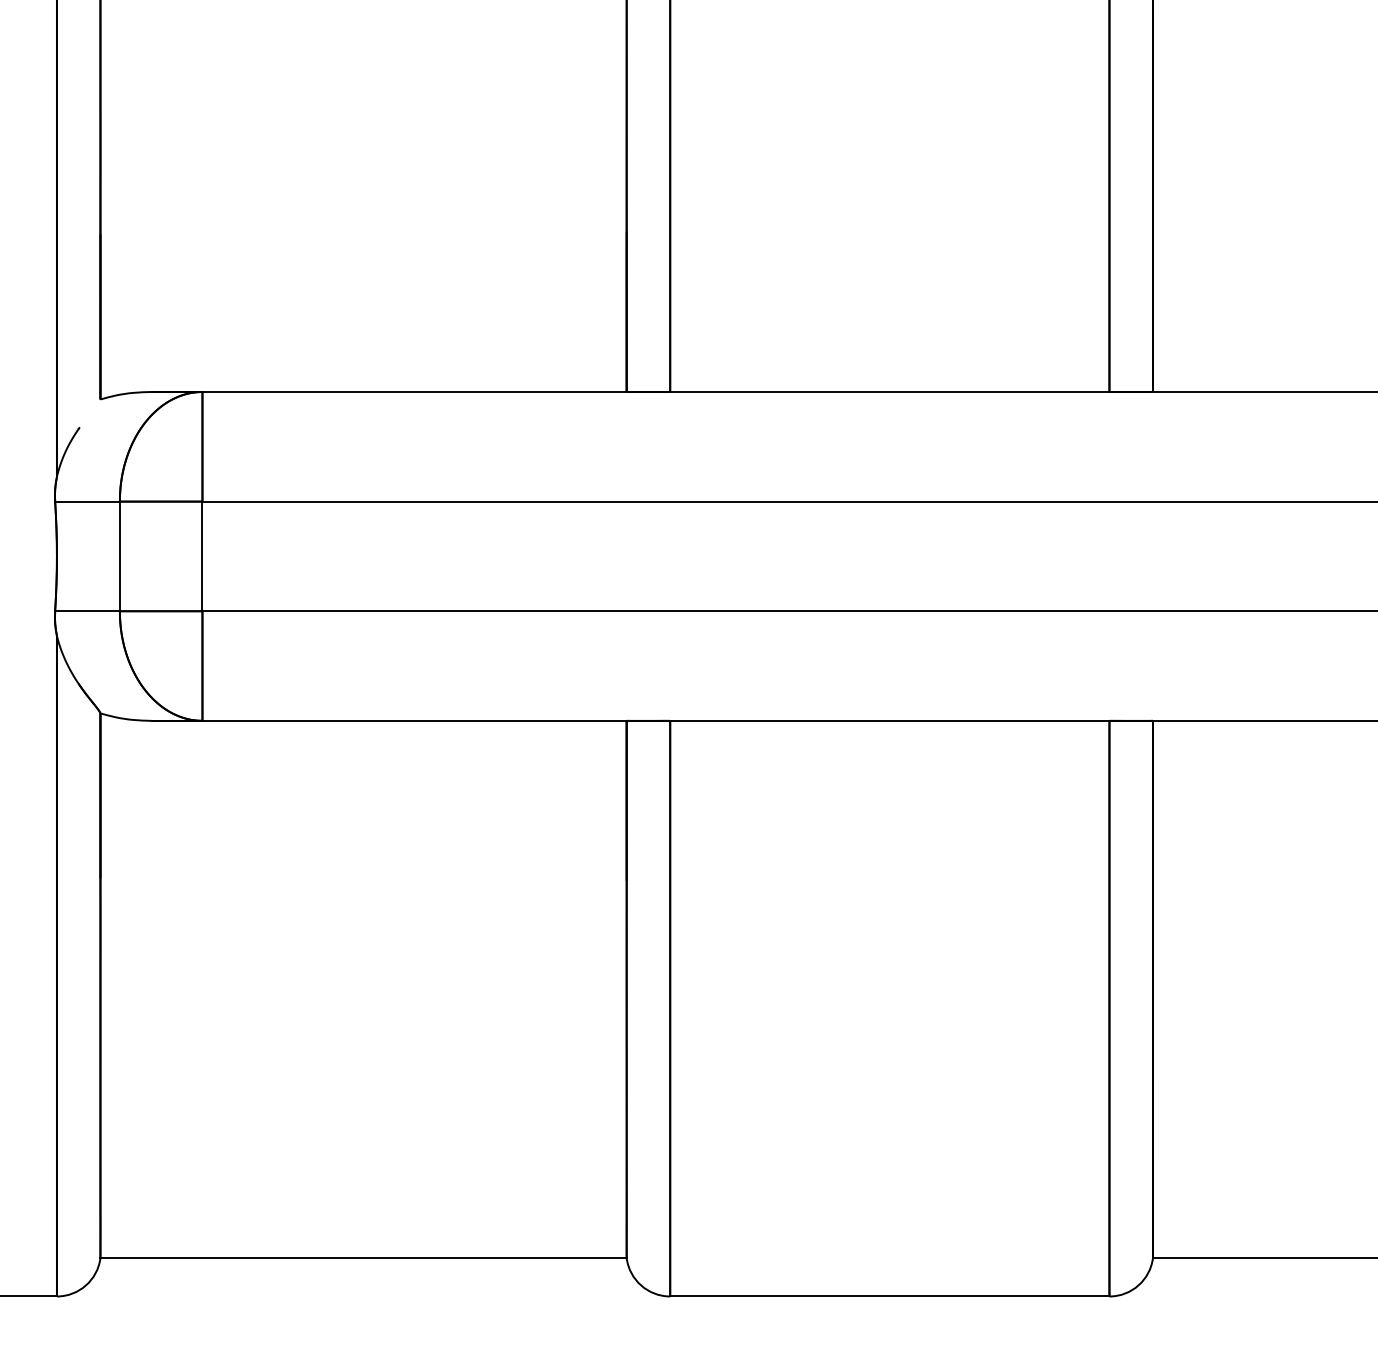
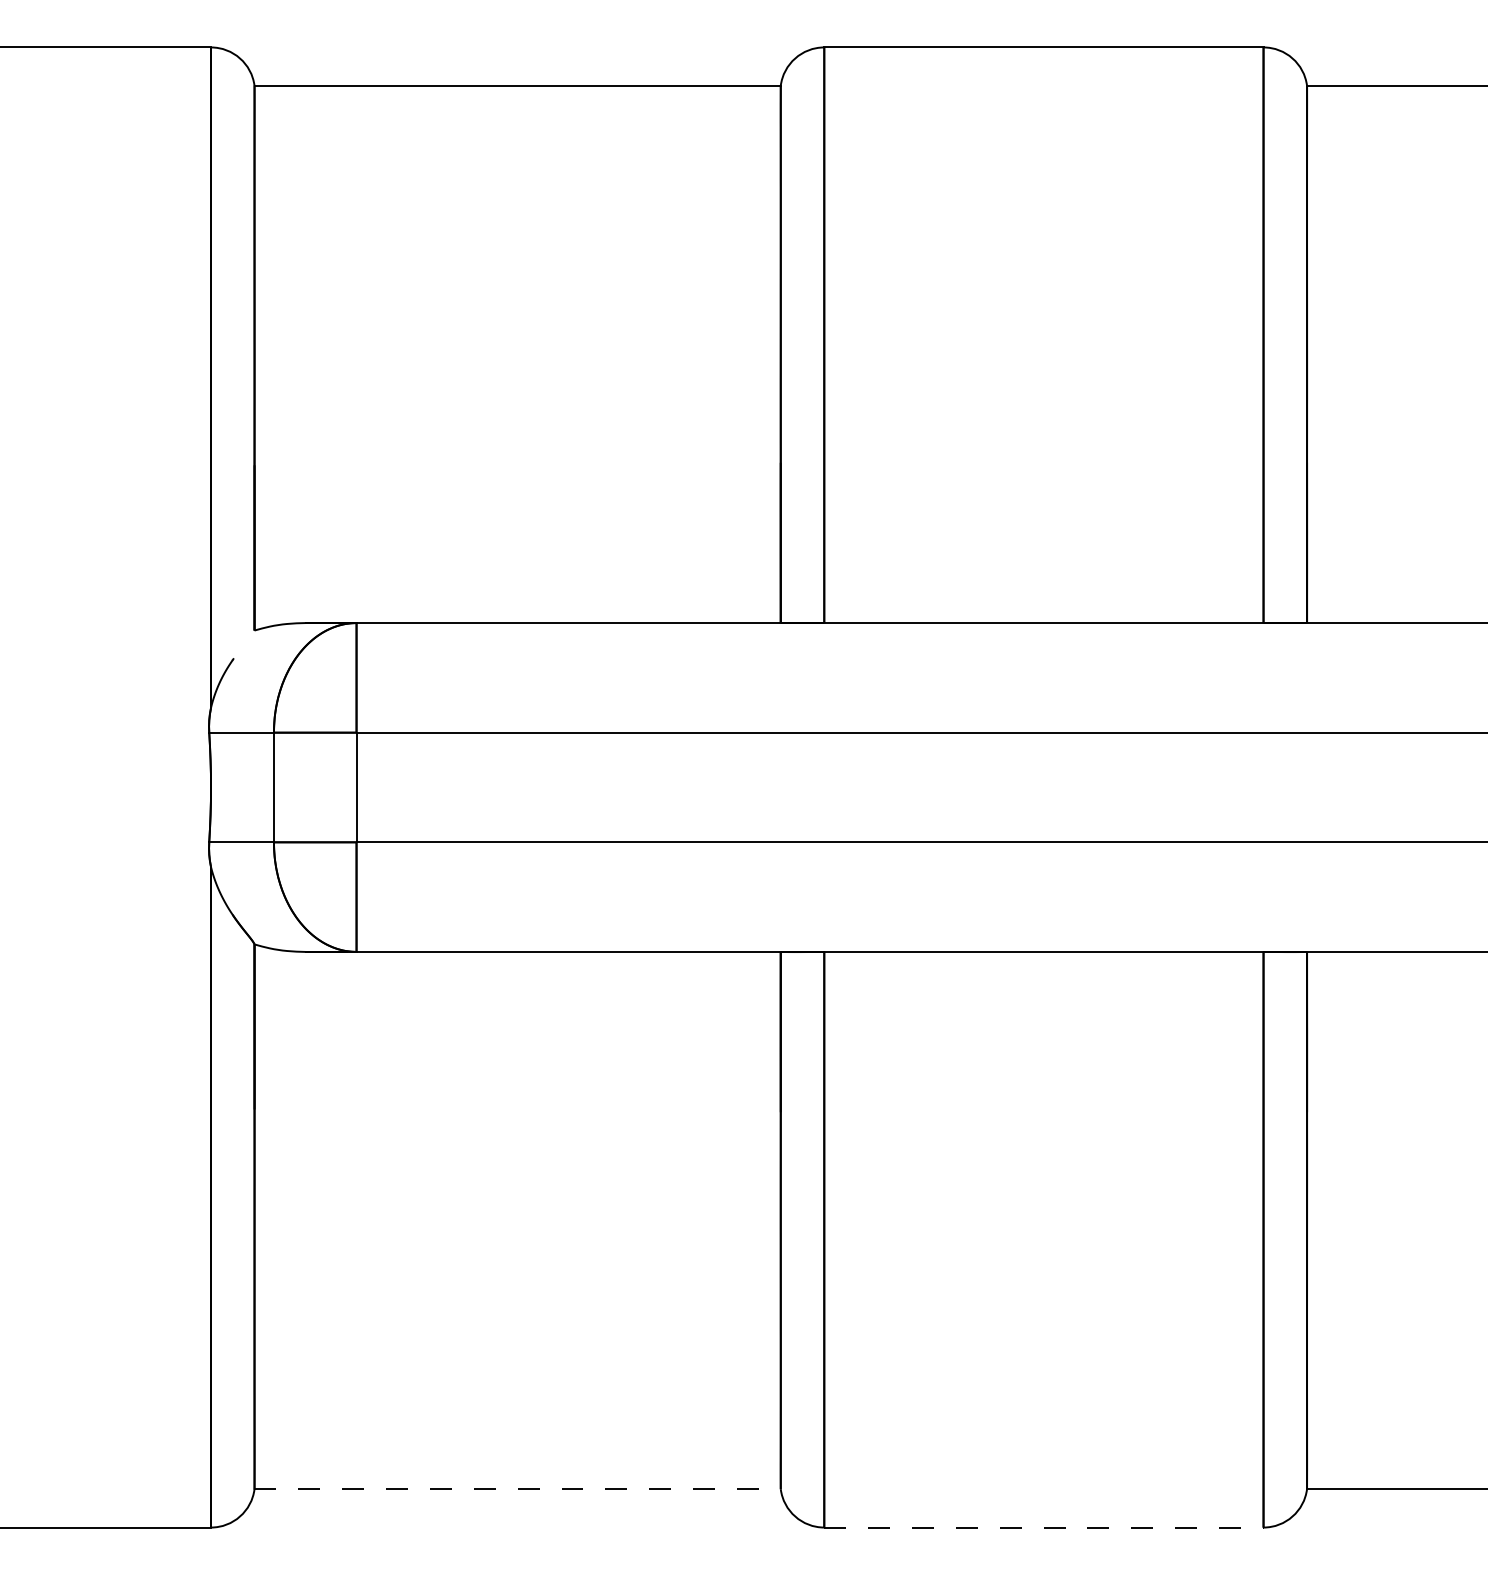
line: (364, 1258) -> (518, 1489), solid -> dashed
line: (889, 1296) -> (1043, 1527), solid -> dashed

